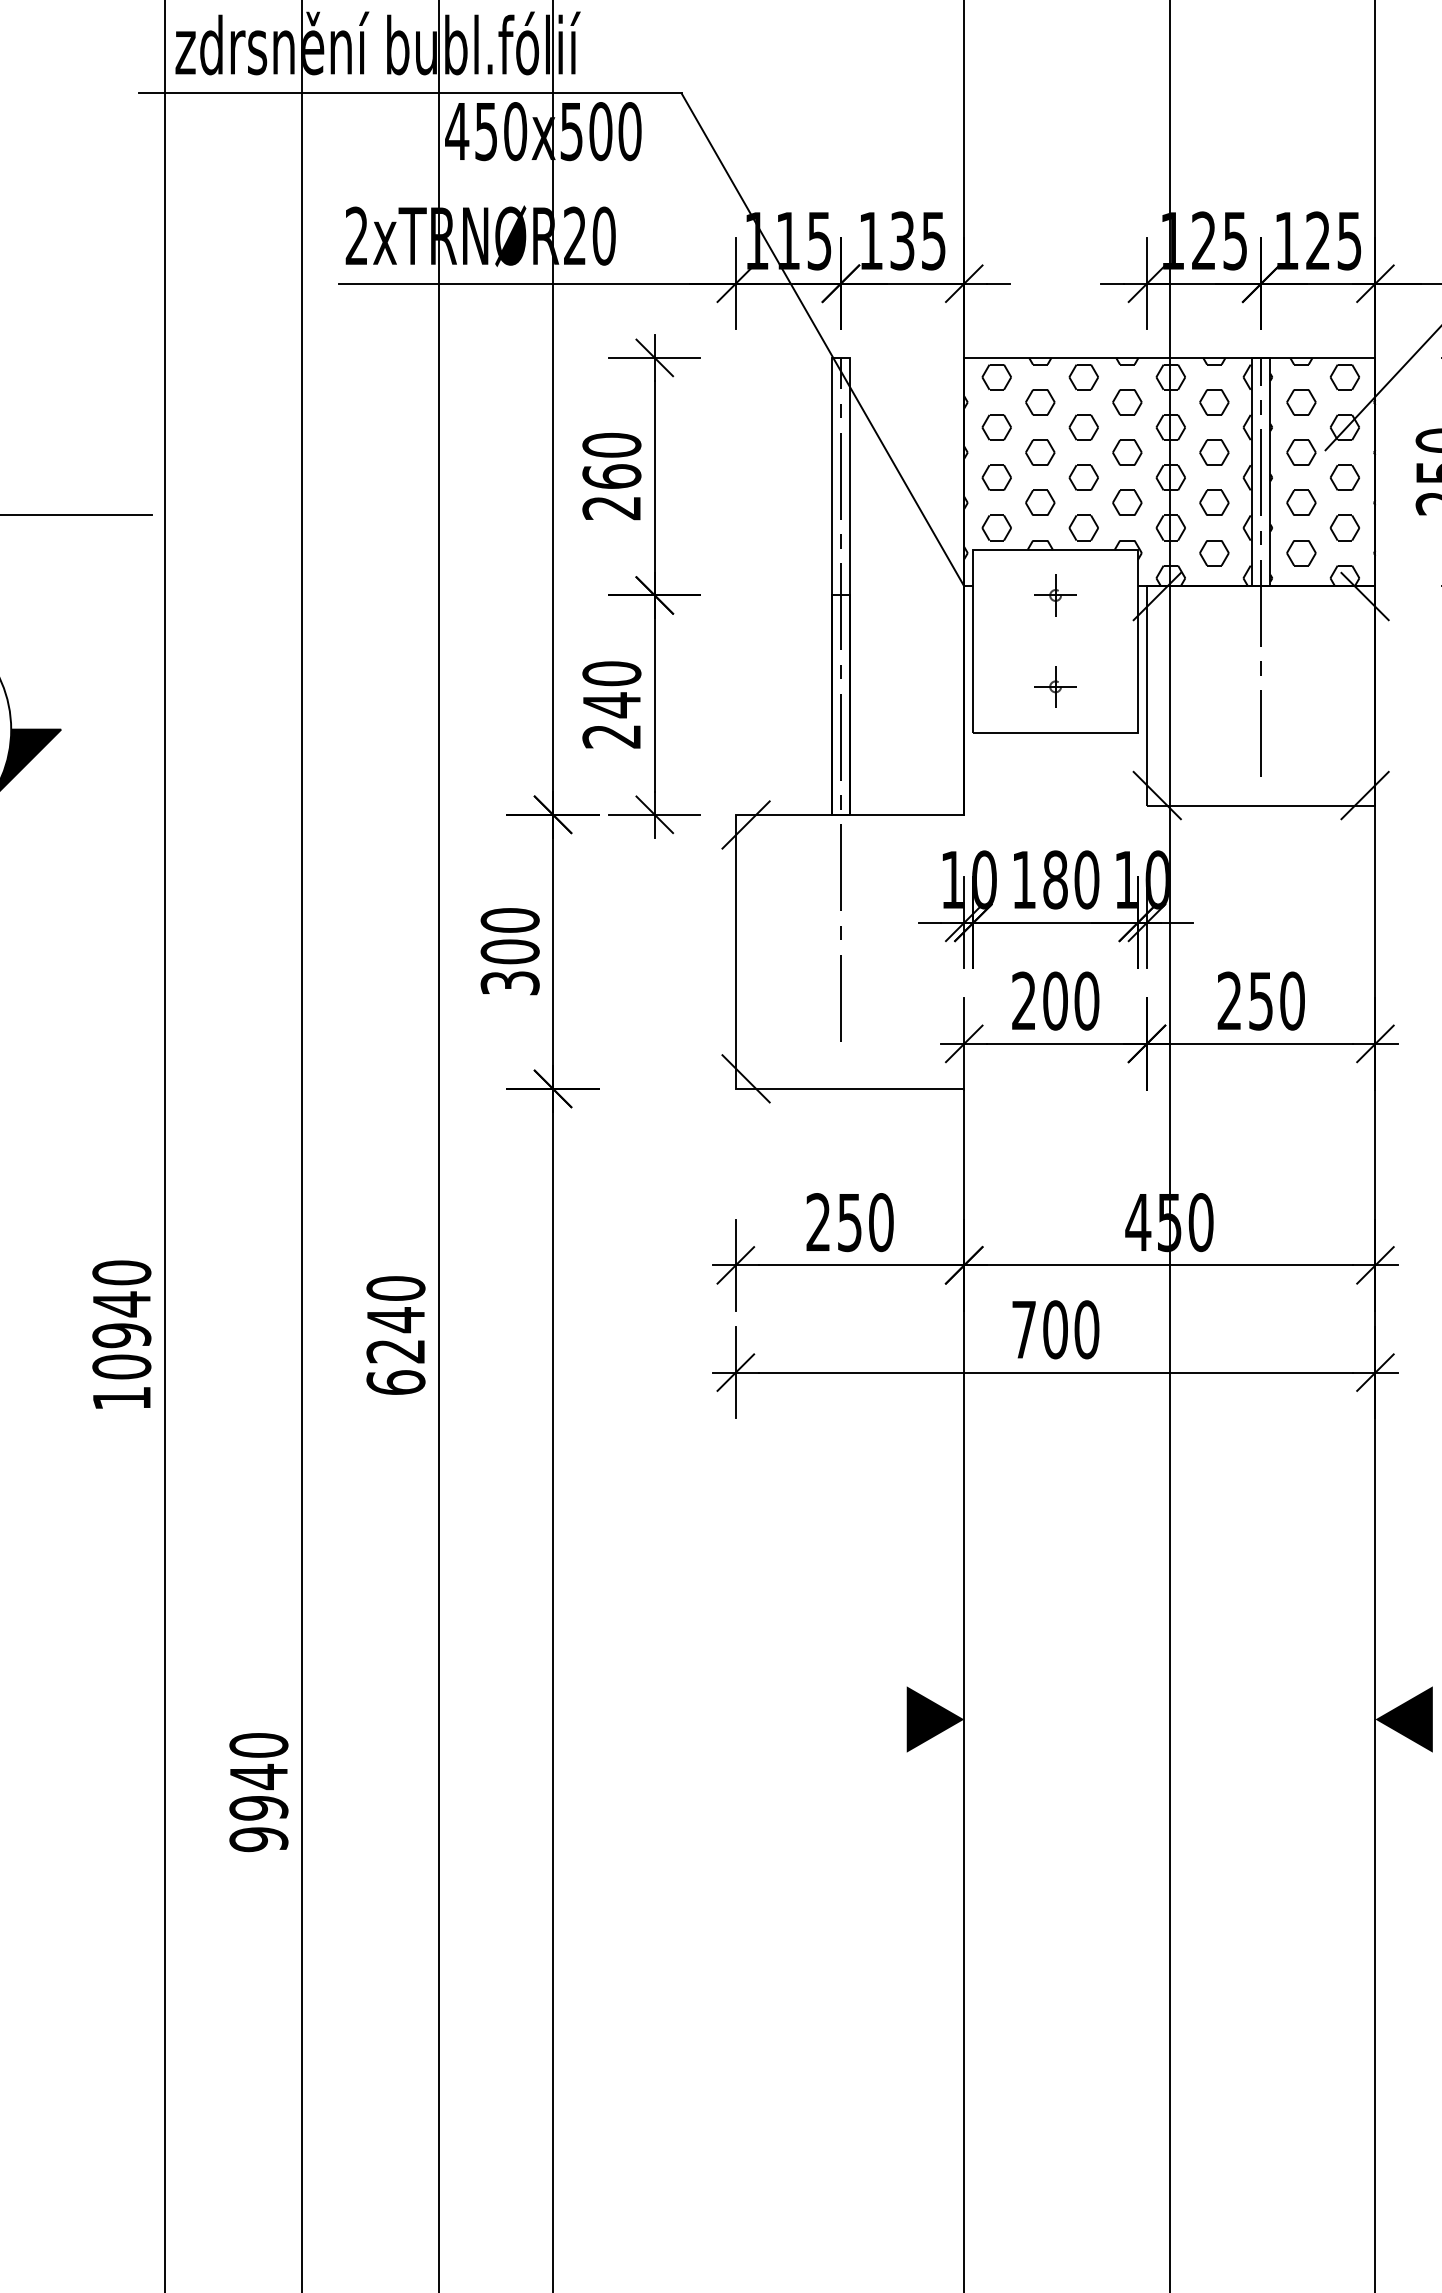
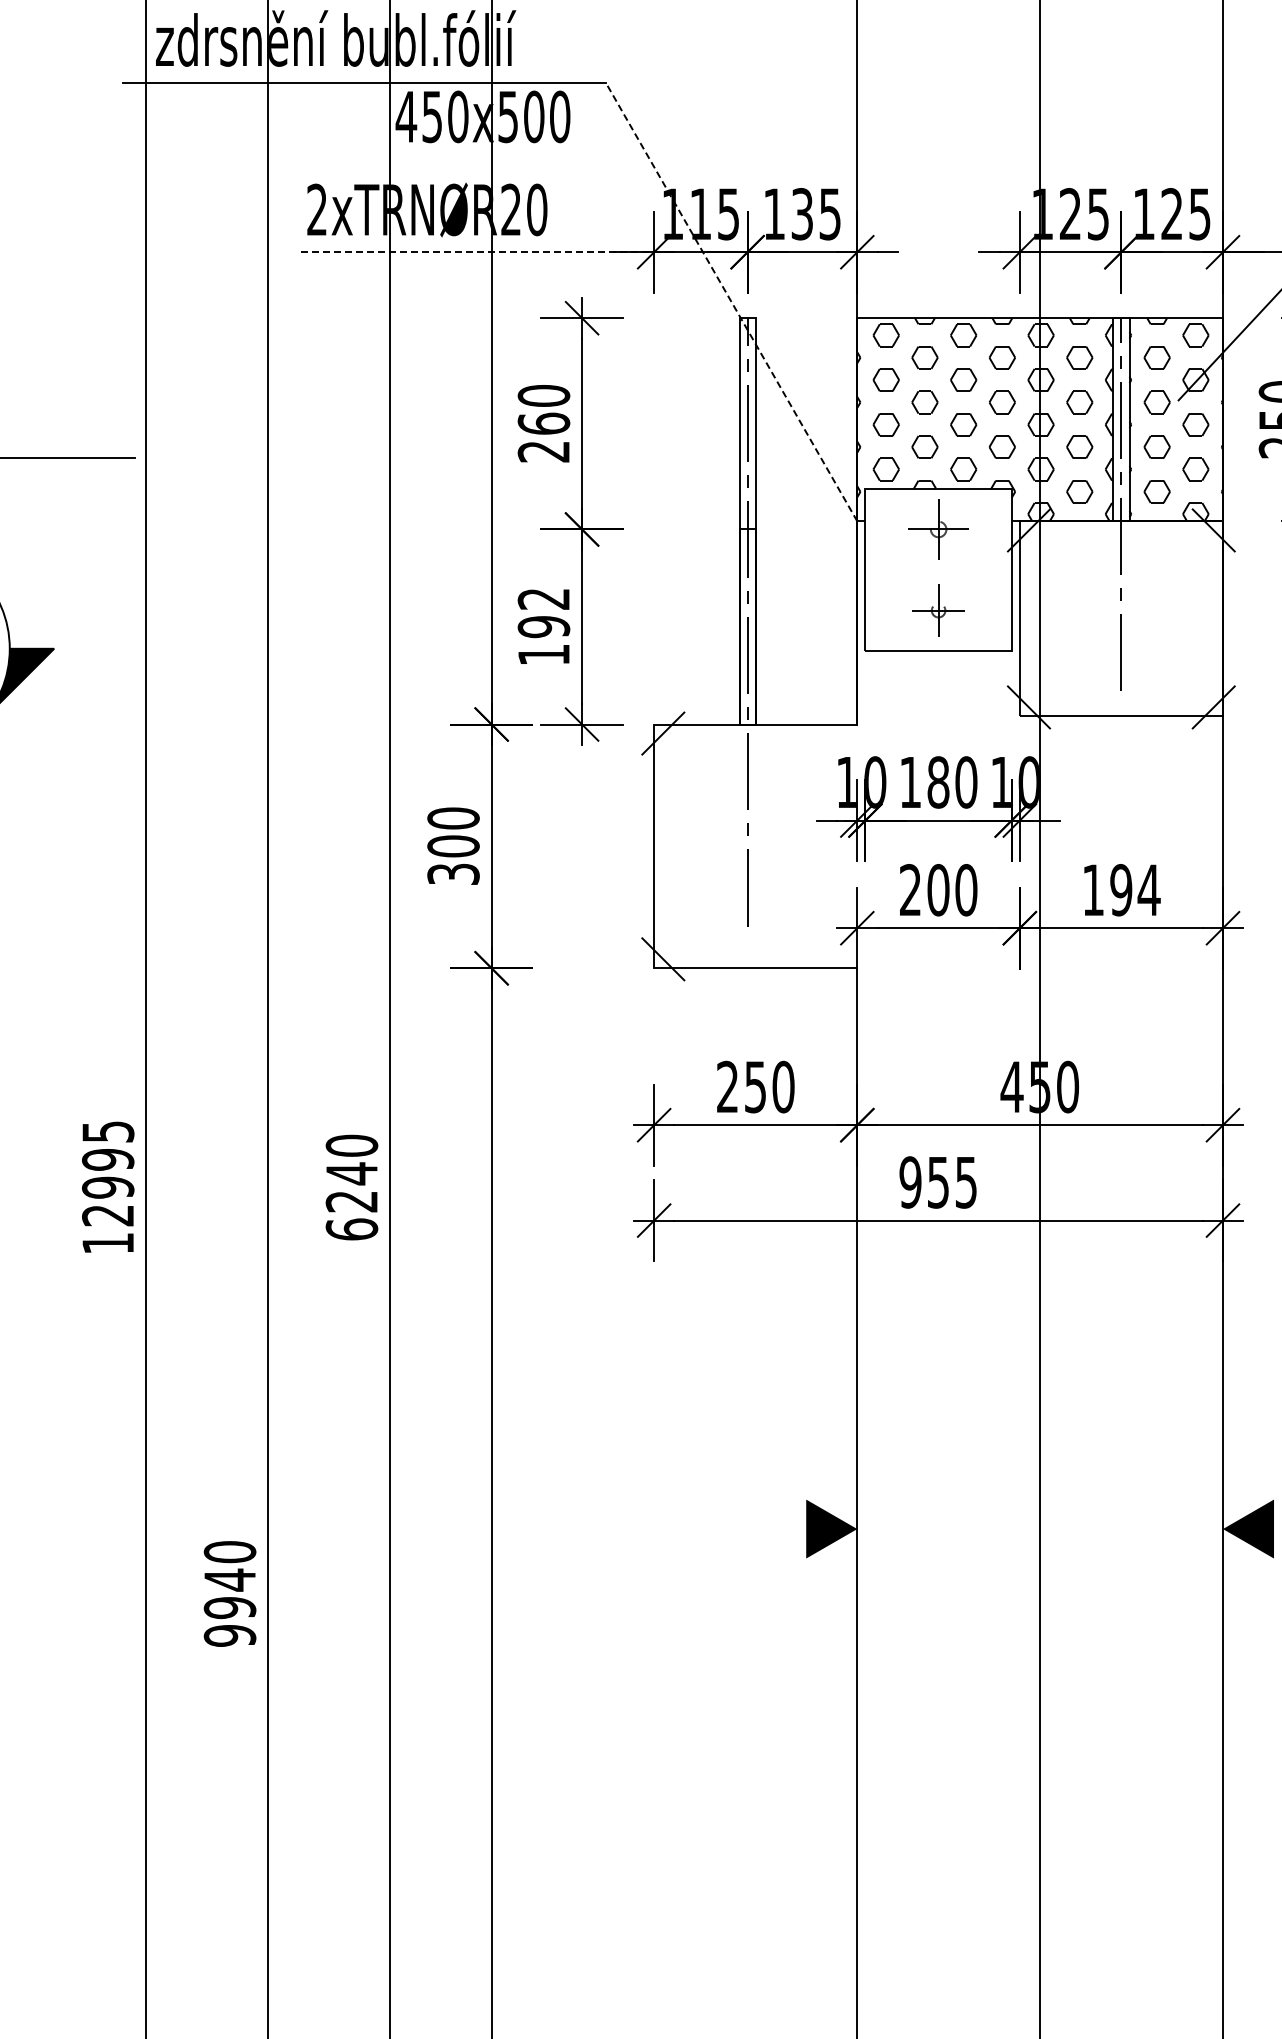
line: (538, 284) -> (478, 252), solid -> dashed
line: (822, 340) -> (731, 302), solid -> dashed
part: (1055, 595) -> (938, 529), size x1.6
part: (1055, 686) -> (938, 610), size x1.4
text: (611, 704) -> (543, 626), 240 -> 192
text: (1261, 1001) -> (1121, 890), 250 -> 194
text: (122, 1319) -> (108, 1173), 10940 -> 12995
text: (1055, 1329) -> (938, 1182), 700 -> 955

